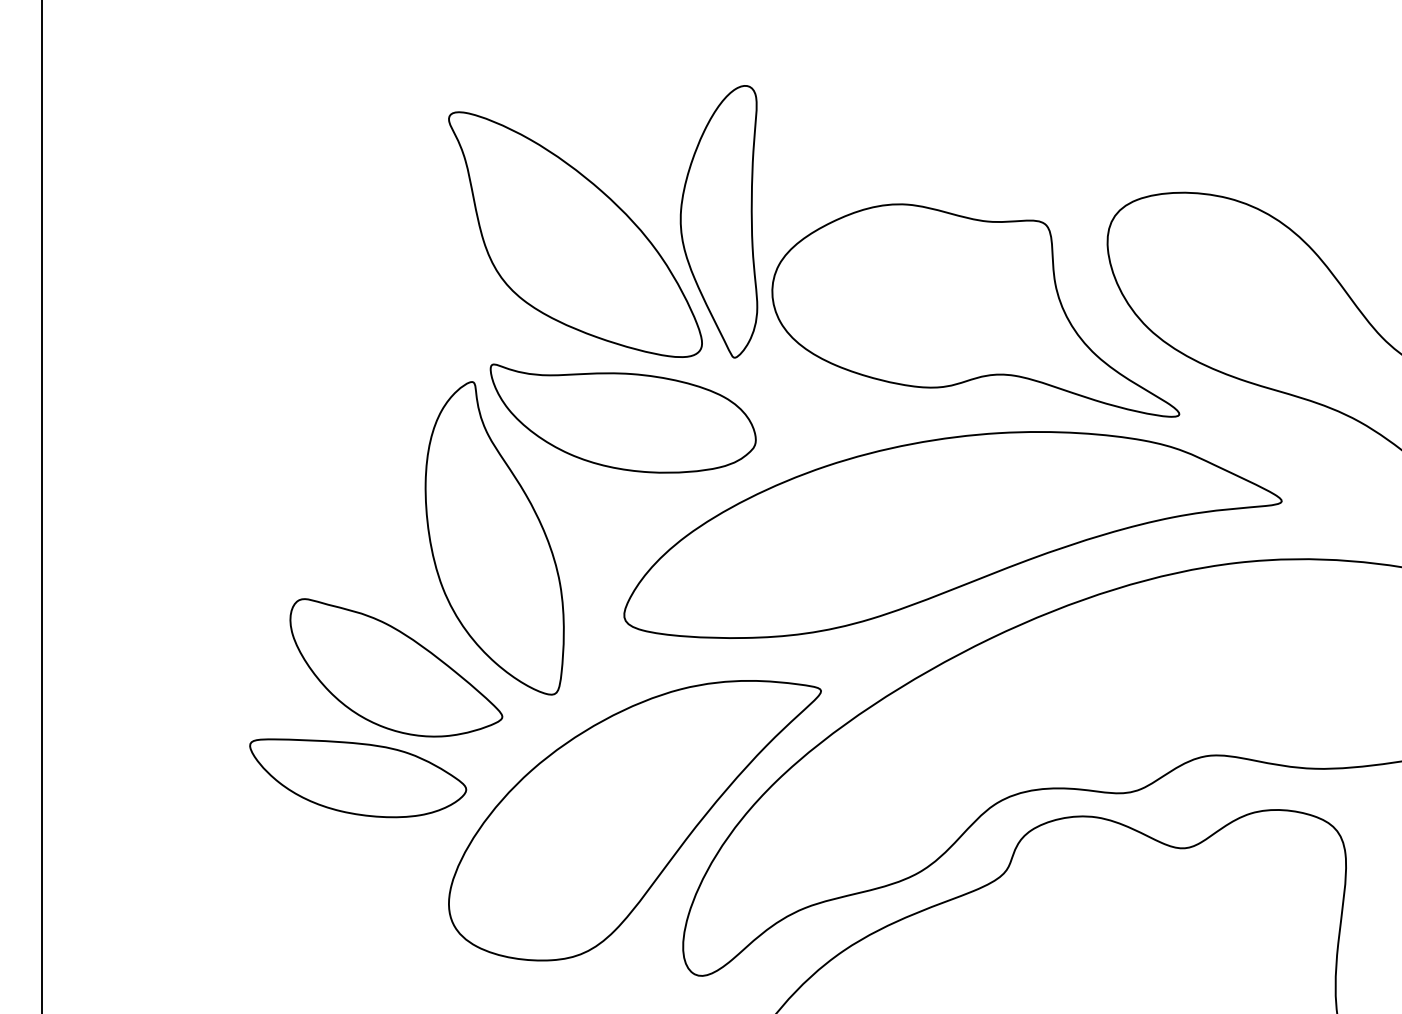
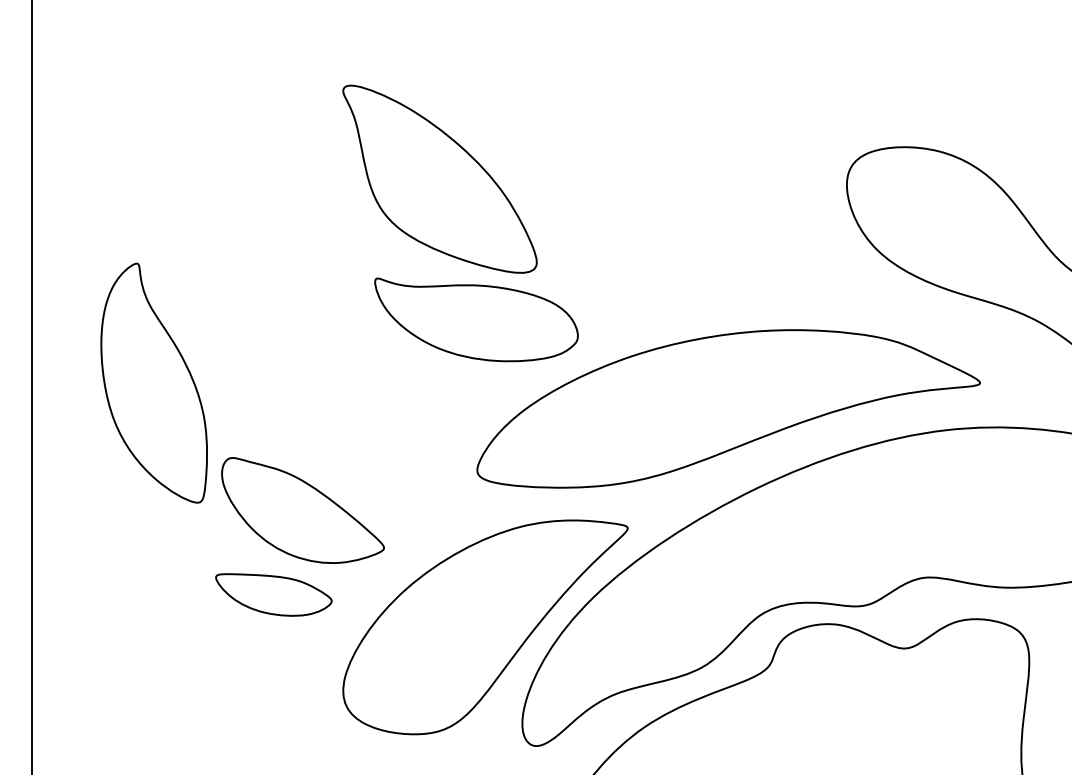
part: (718, 221) -> (549, 169), removed
part: (975, 310) -> (745, 237), removed
part: (494, 538) -> (154, 383), moved
part: (358, 778) -> (274, 595), size x0.7

